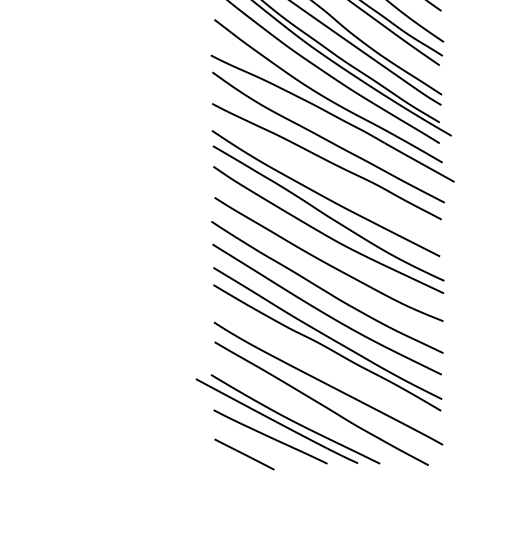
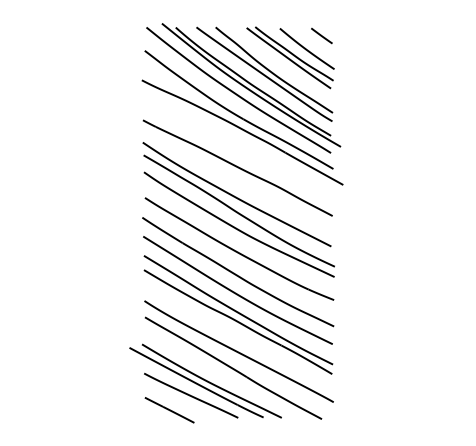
curve: (327, 139) -> (238, 149), removed

